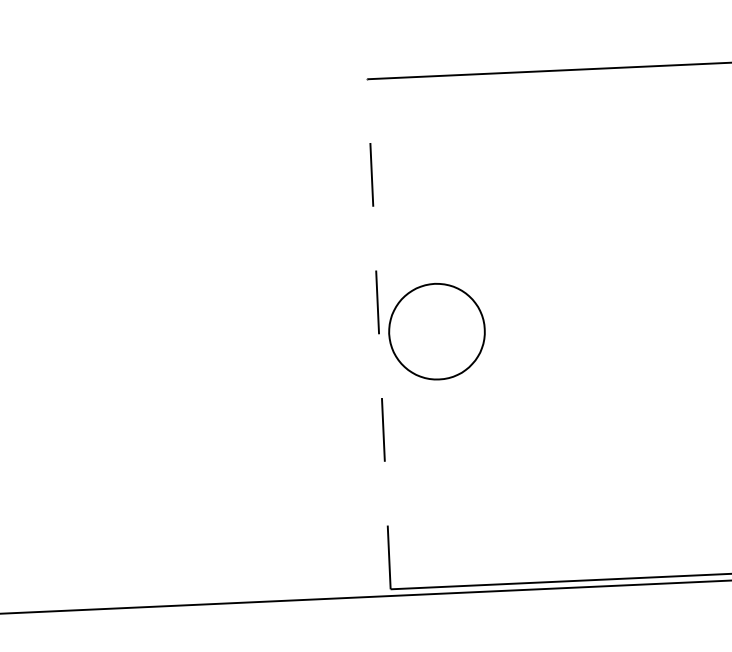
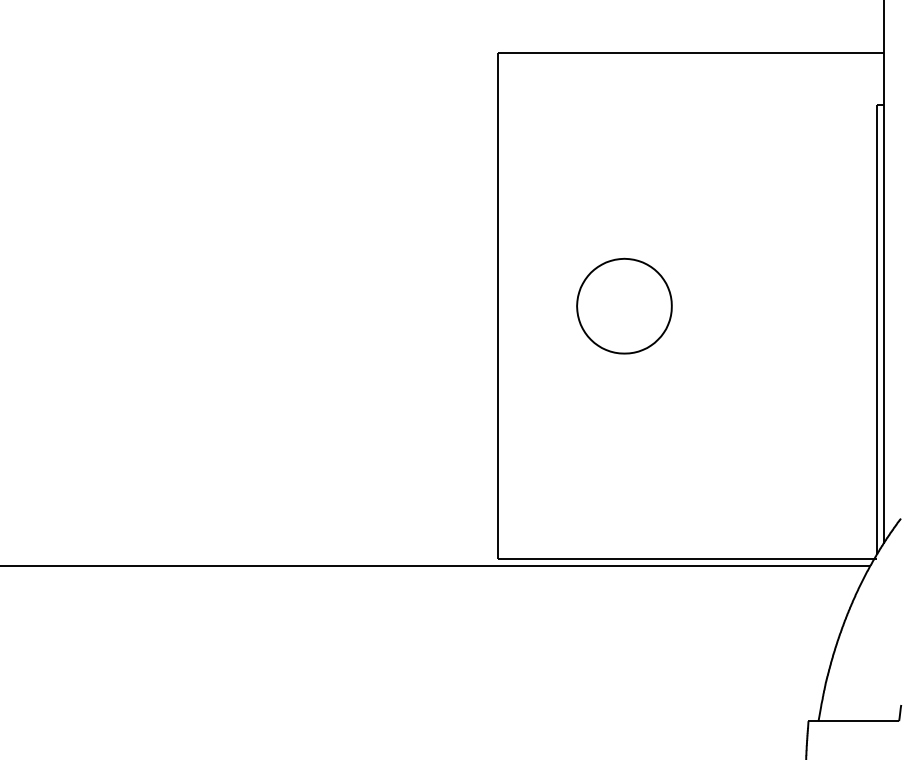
part: (436, 330) -> (624, 305), moved
line: (379, 334) -> (498, 306), dashed -> solid

